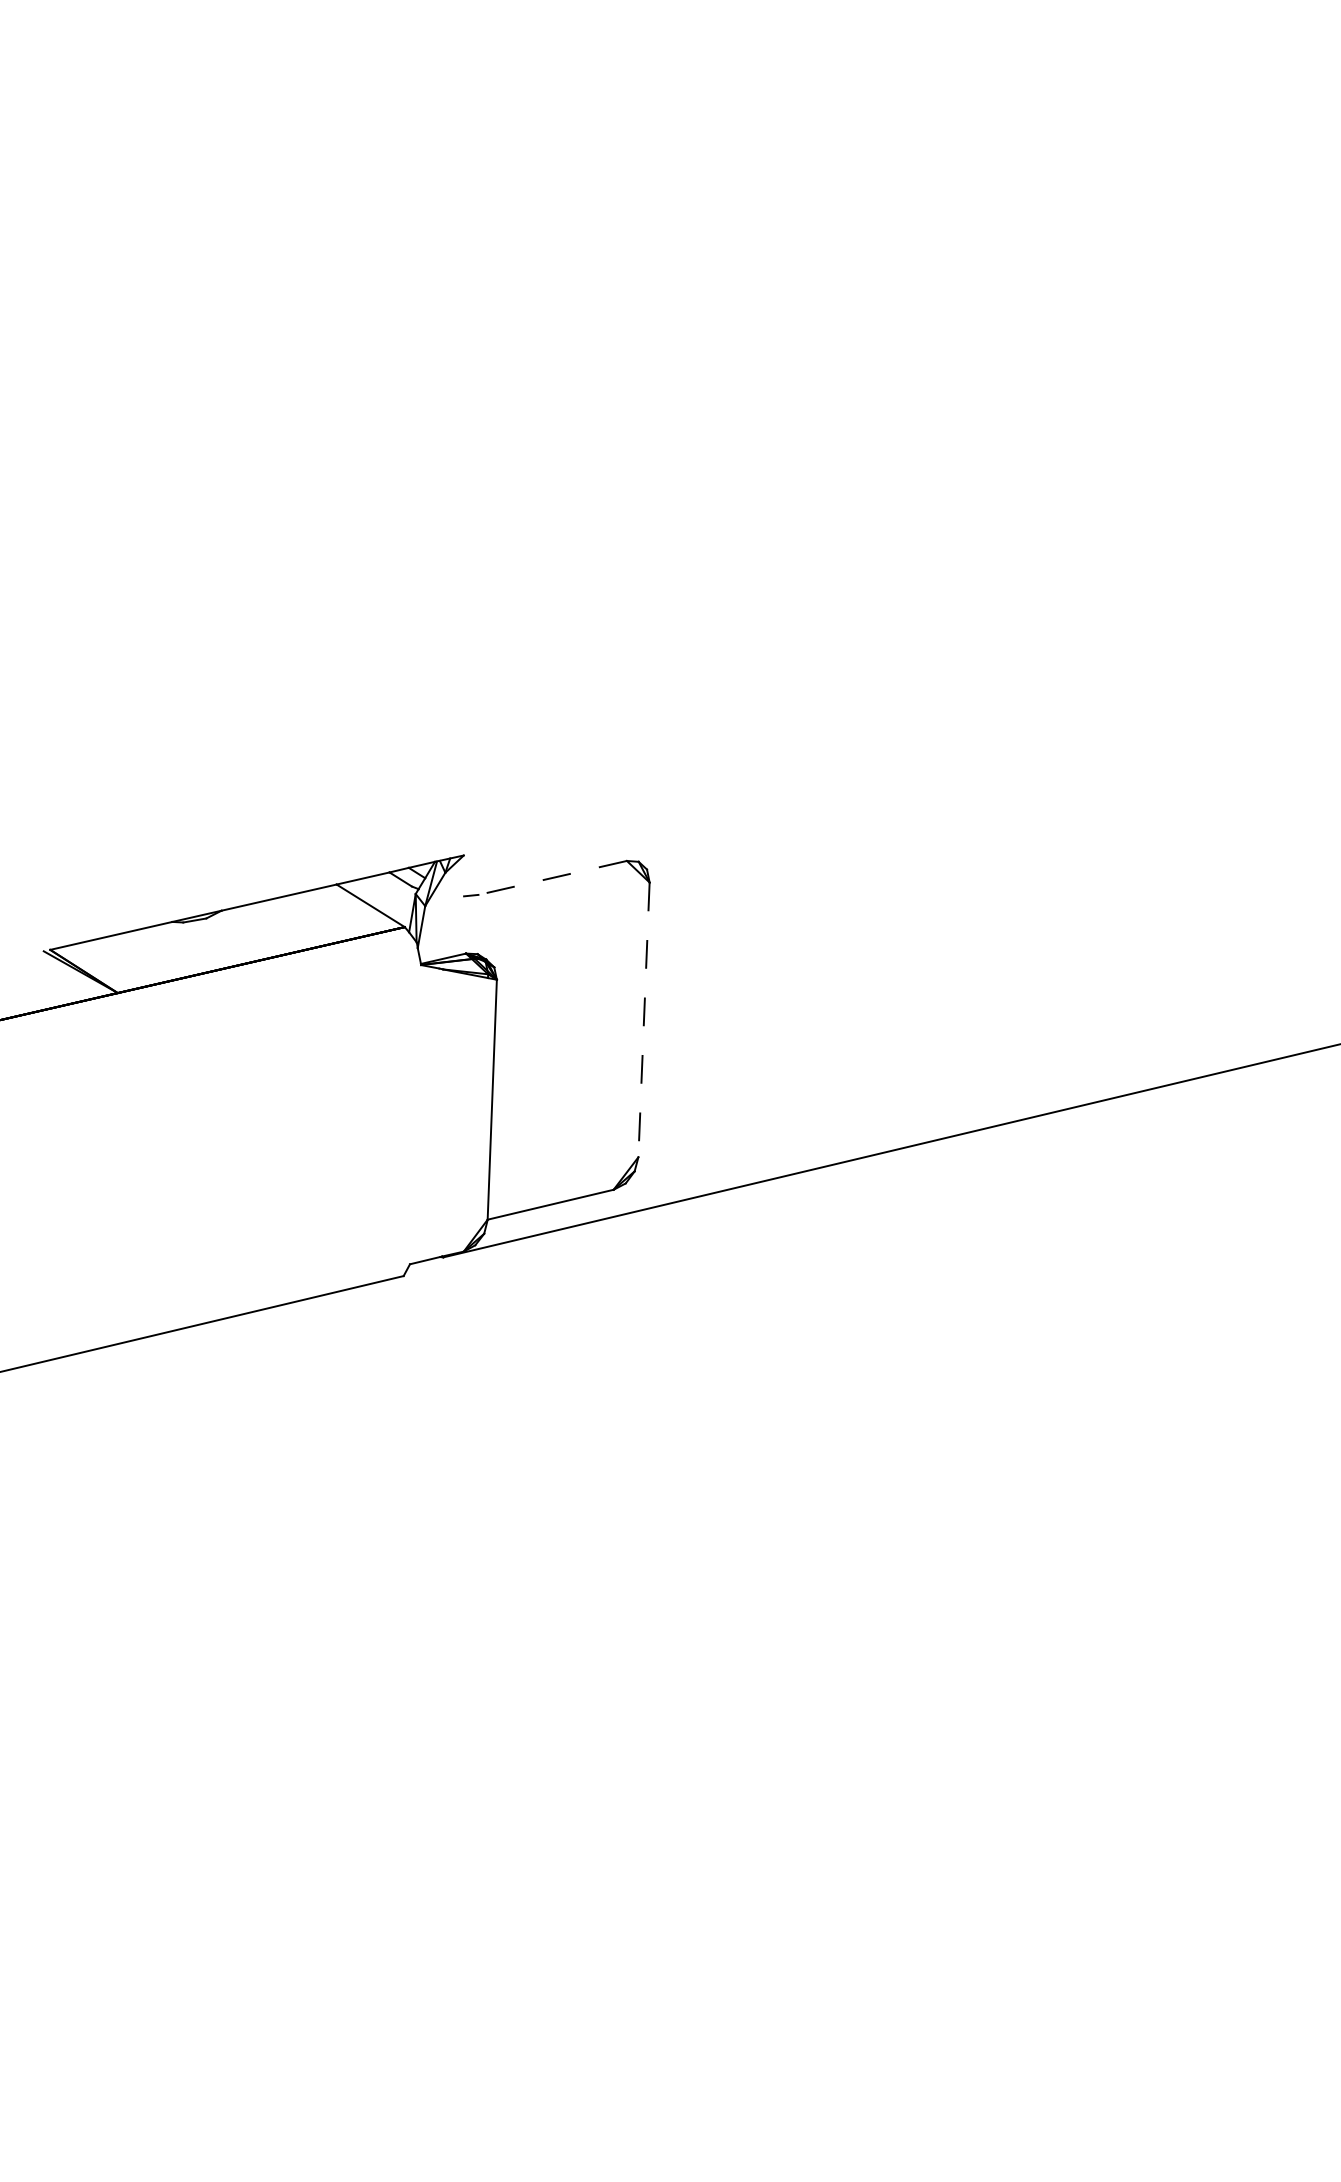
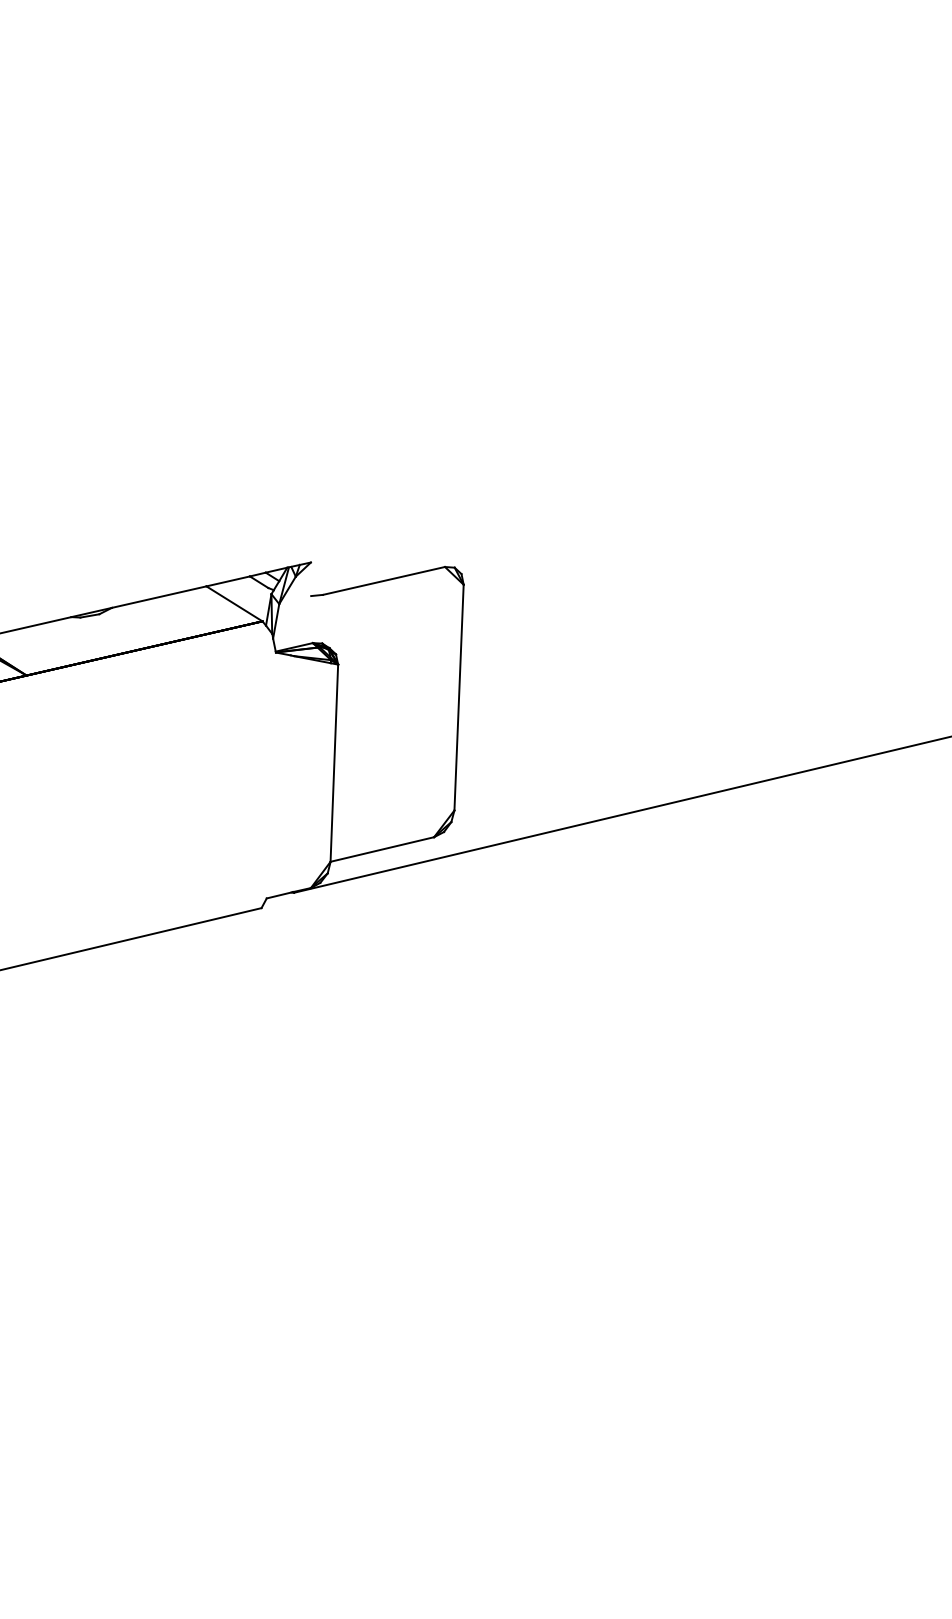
line: (552, 878) -> (383, 581), dashed -> solid
line: (644, 1020) -> (459, 698), dashed -> solid

